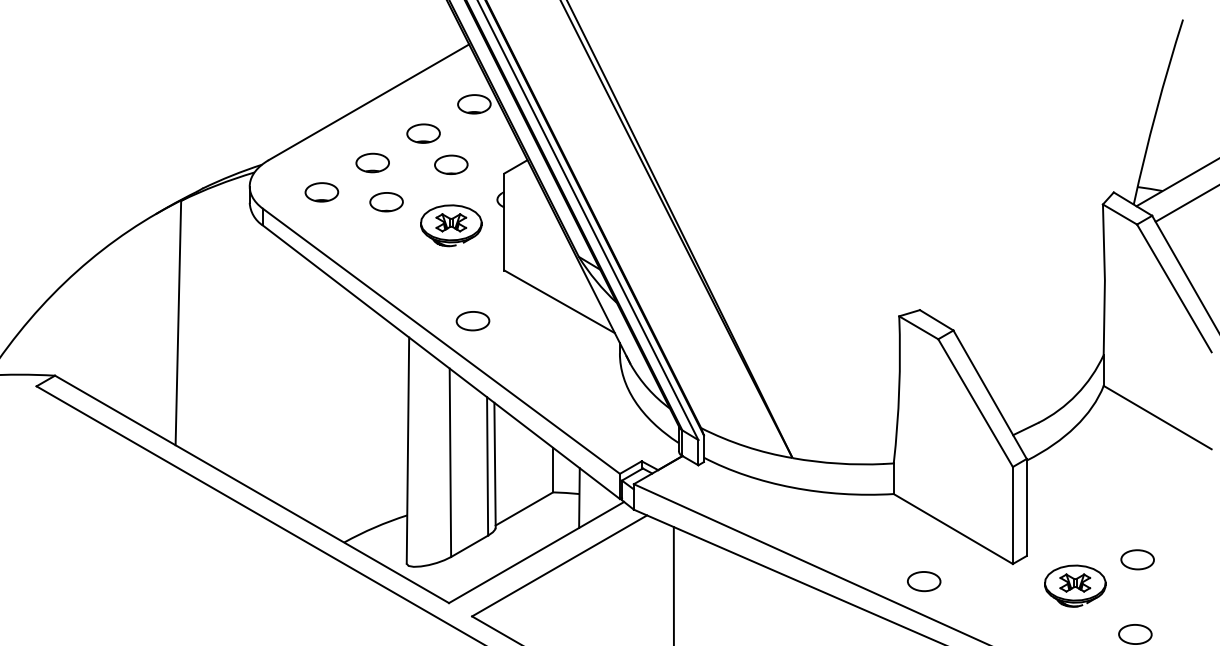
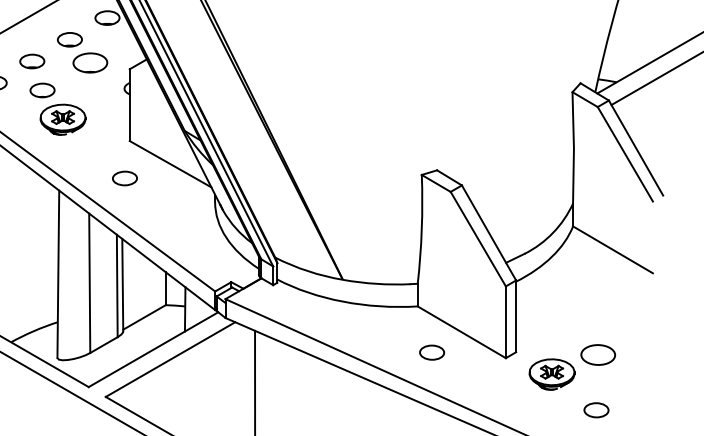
part: (451, 164) -> (90, 62), size x1.4
part: (451, 225) -> (63, 119), moved
part: (472, 321) -> (124, 178), moved
part: (1137, 559) -> (598, 354), size x1.4
part: (924, 581) -> (432, 352), moved

